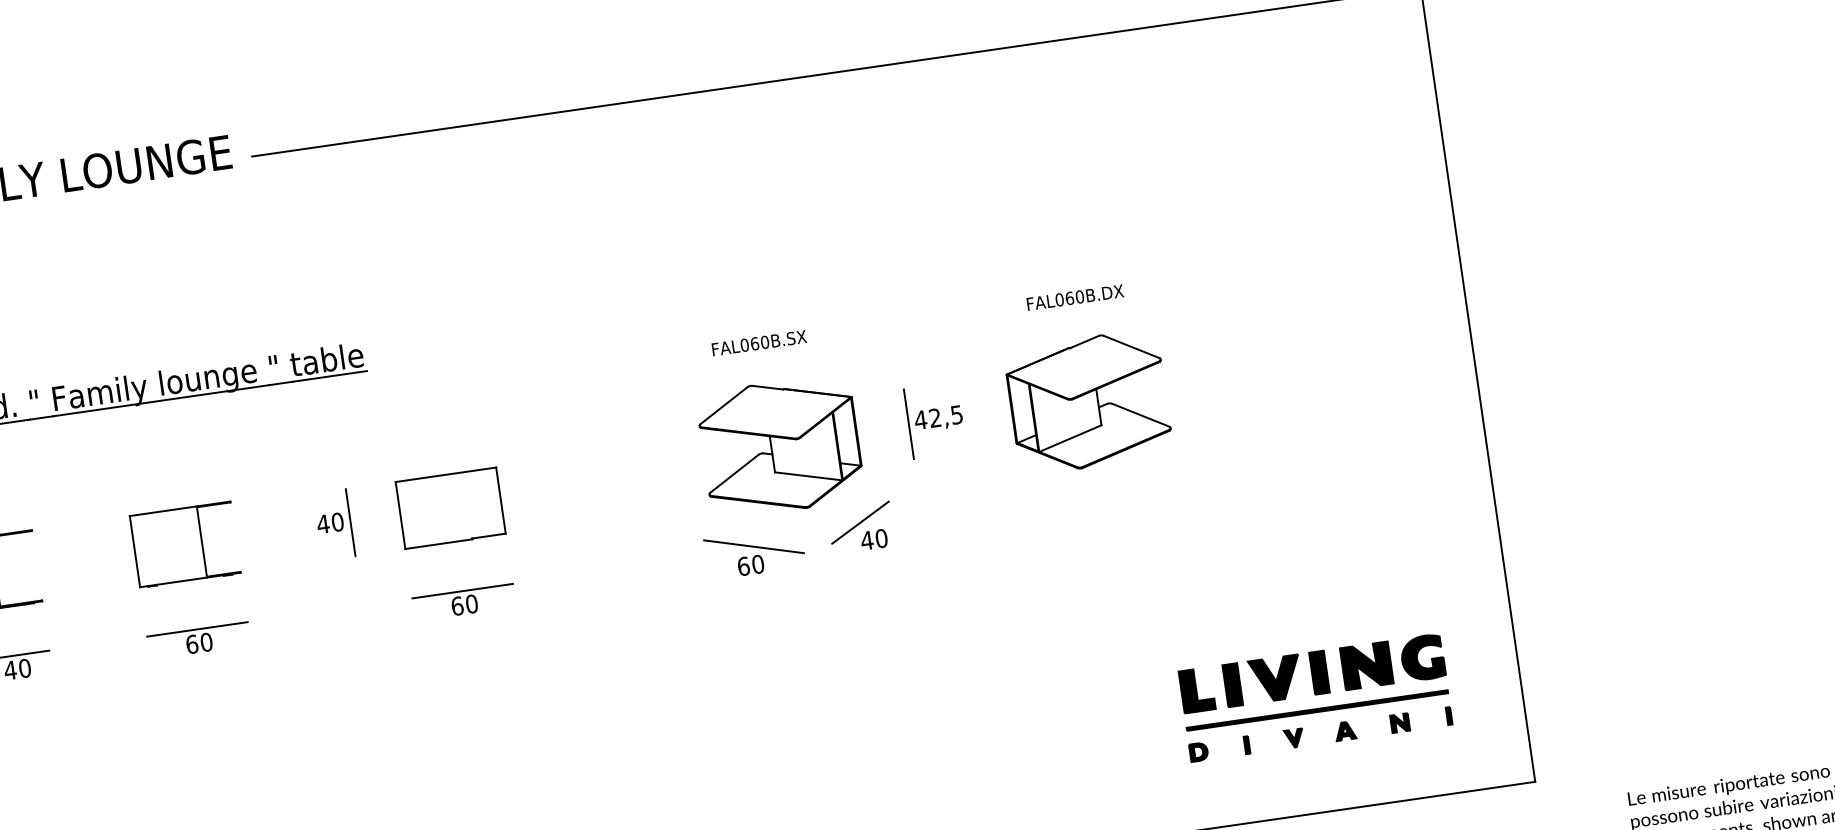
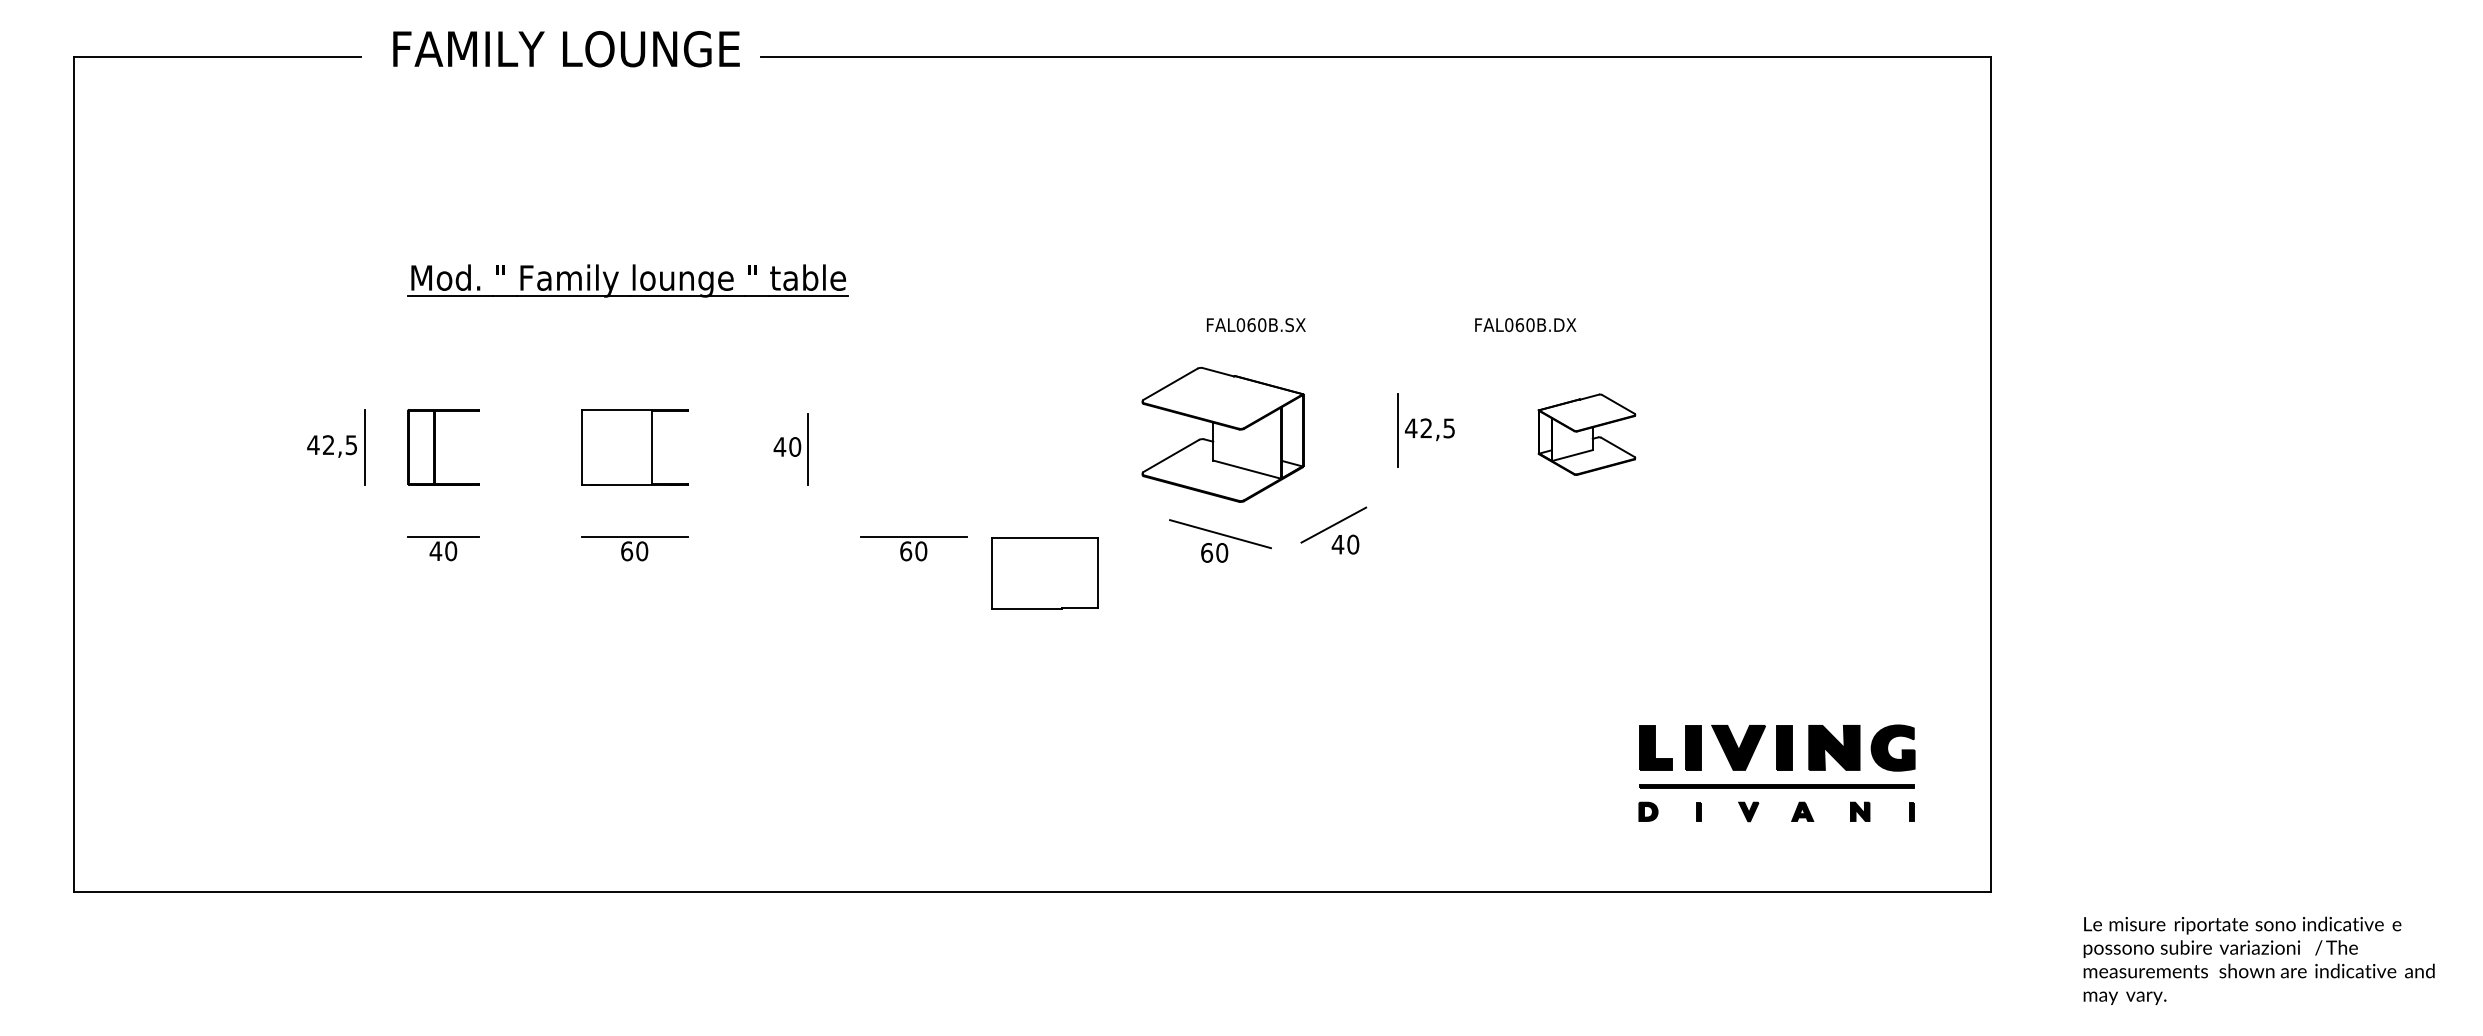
text: (1075, 298) -> (1525, 325), moved
part: (1088, 401) -> (1586, 434), size x0.6
part: (780, 446) -> (1222, 434), moved
part: (450, 508) -> (1044, 573), moved

